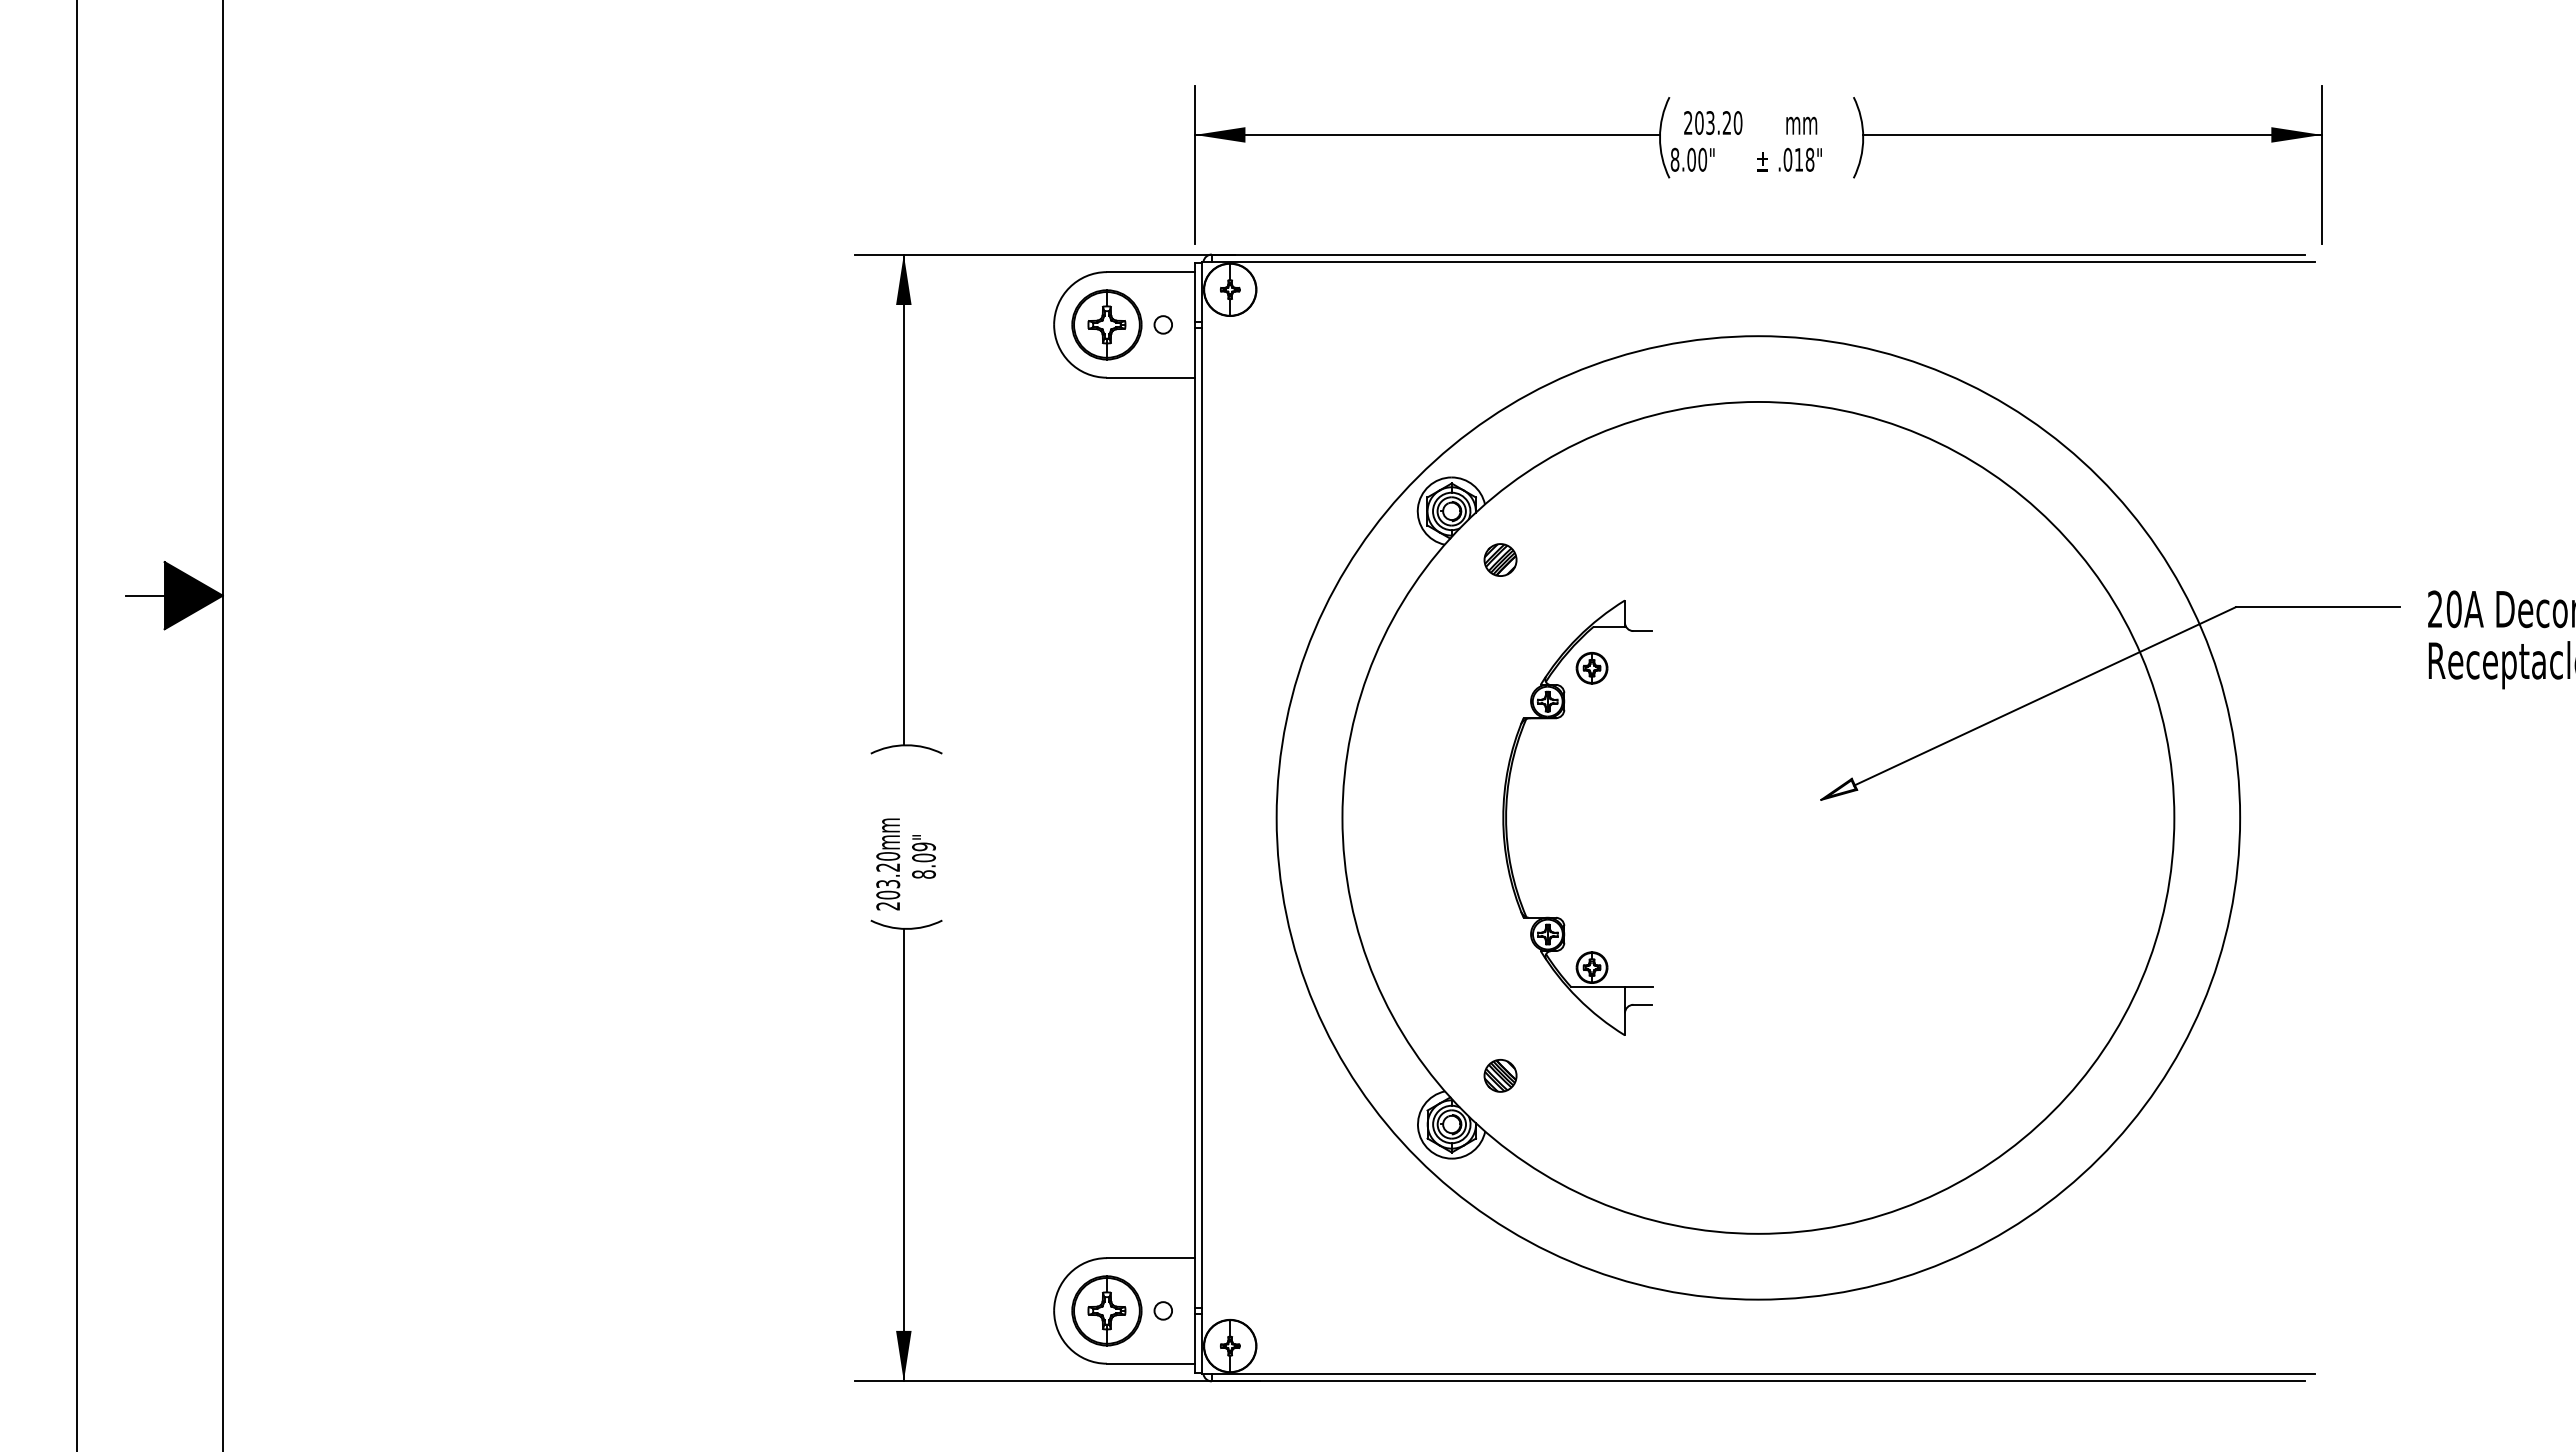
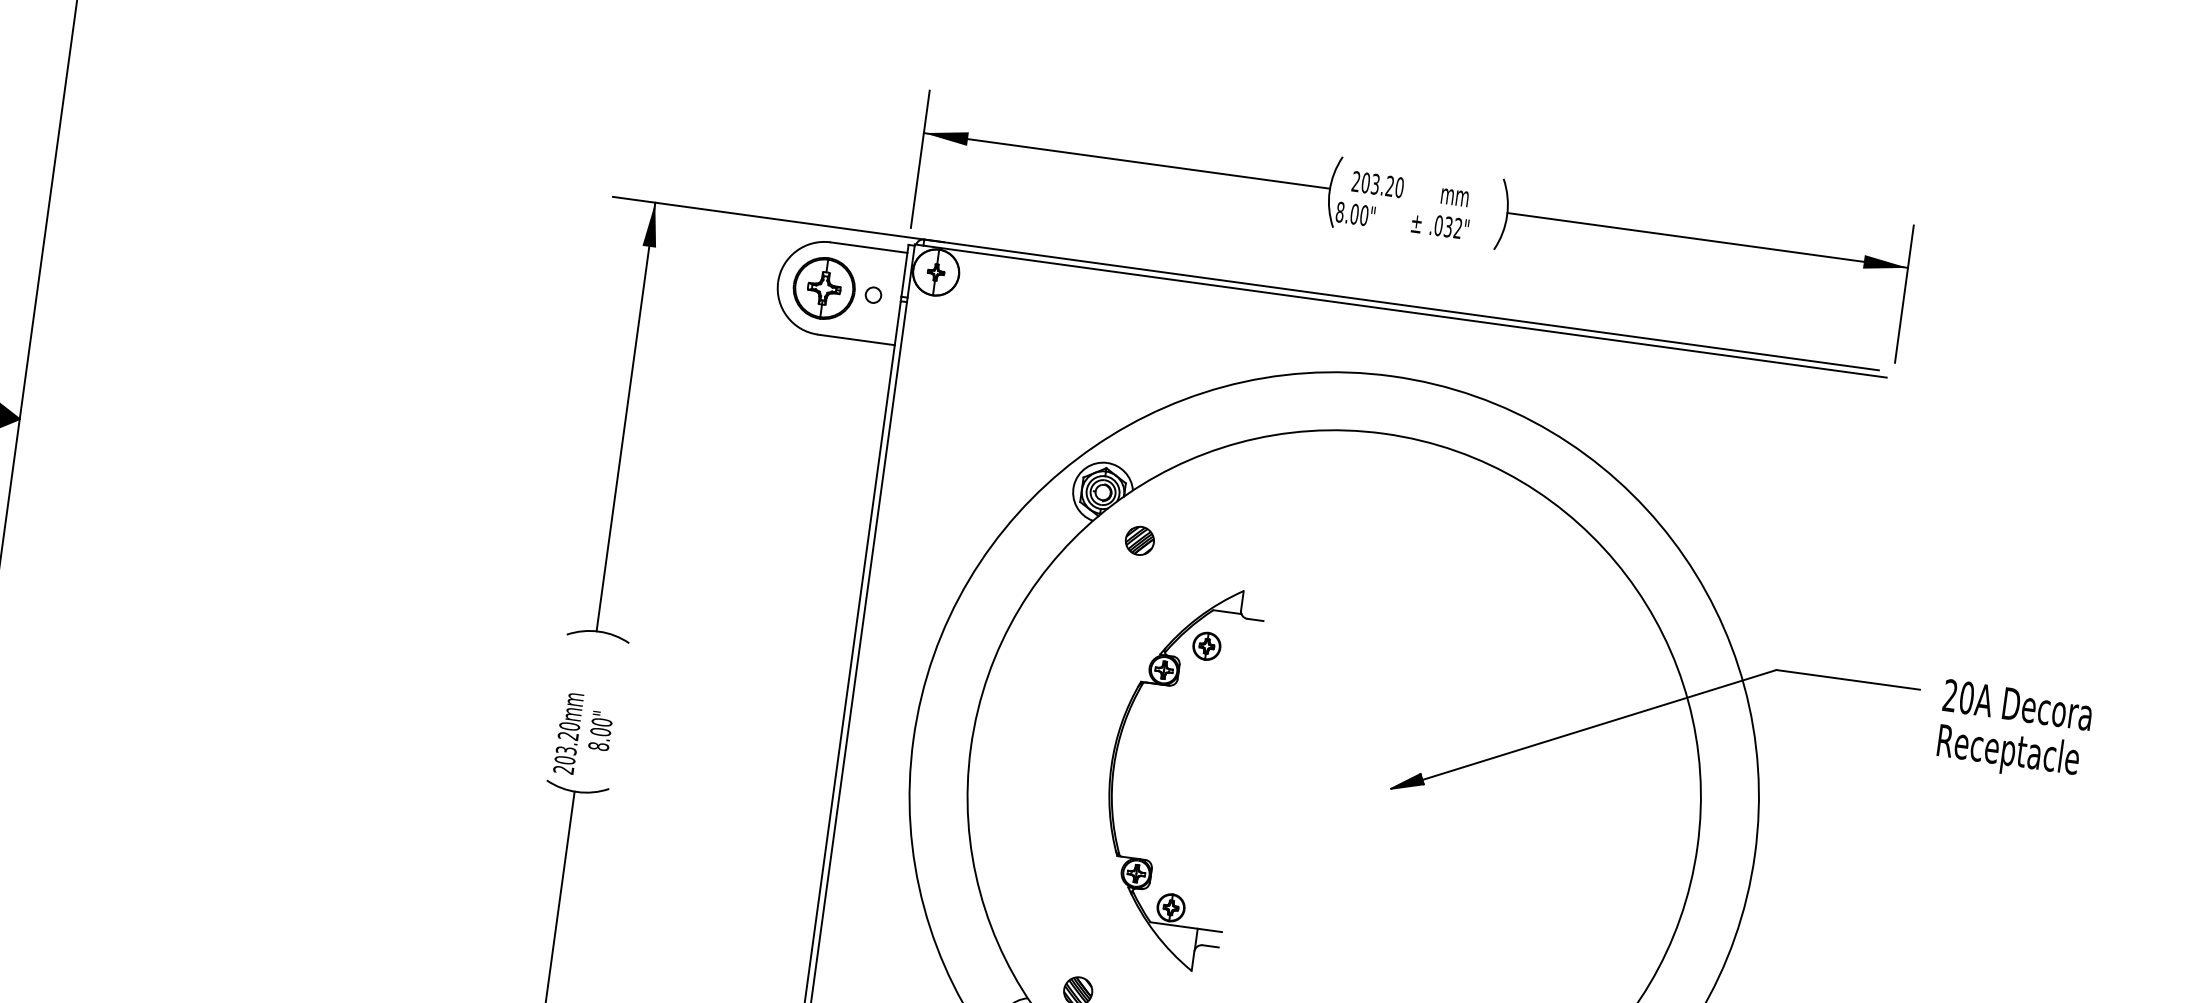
text: (1804, 159) -> (1453, 227), .018" -> .032"
fill: (1840, 788) -> (1409, 781), added
text: (923, 846) -> (601, 722), 8.09" -> 8.00"

